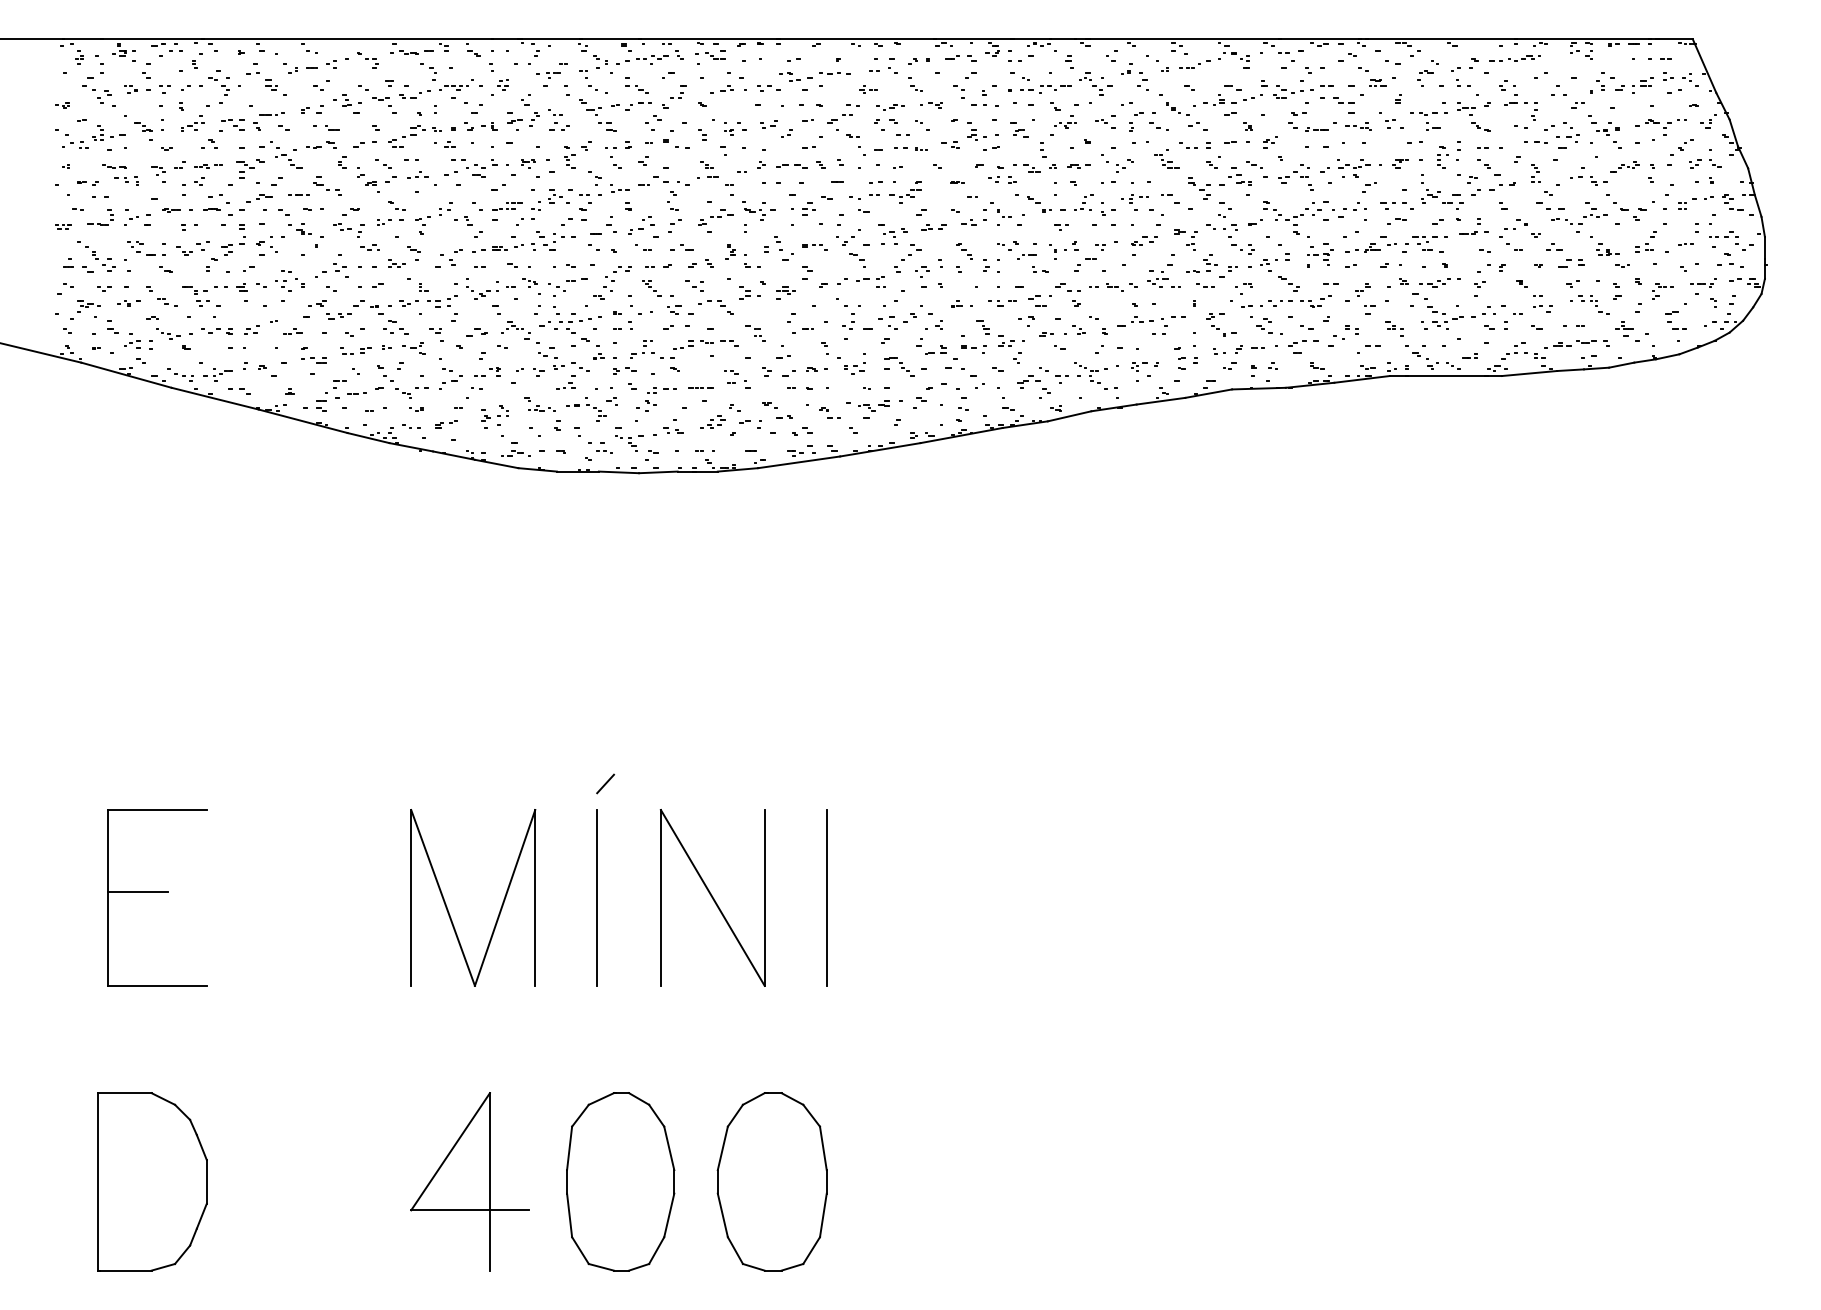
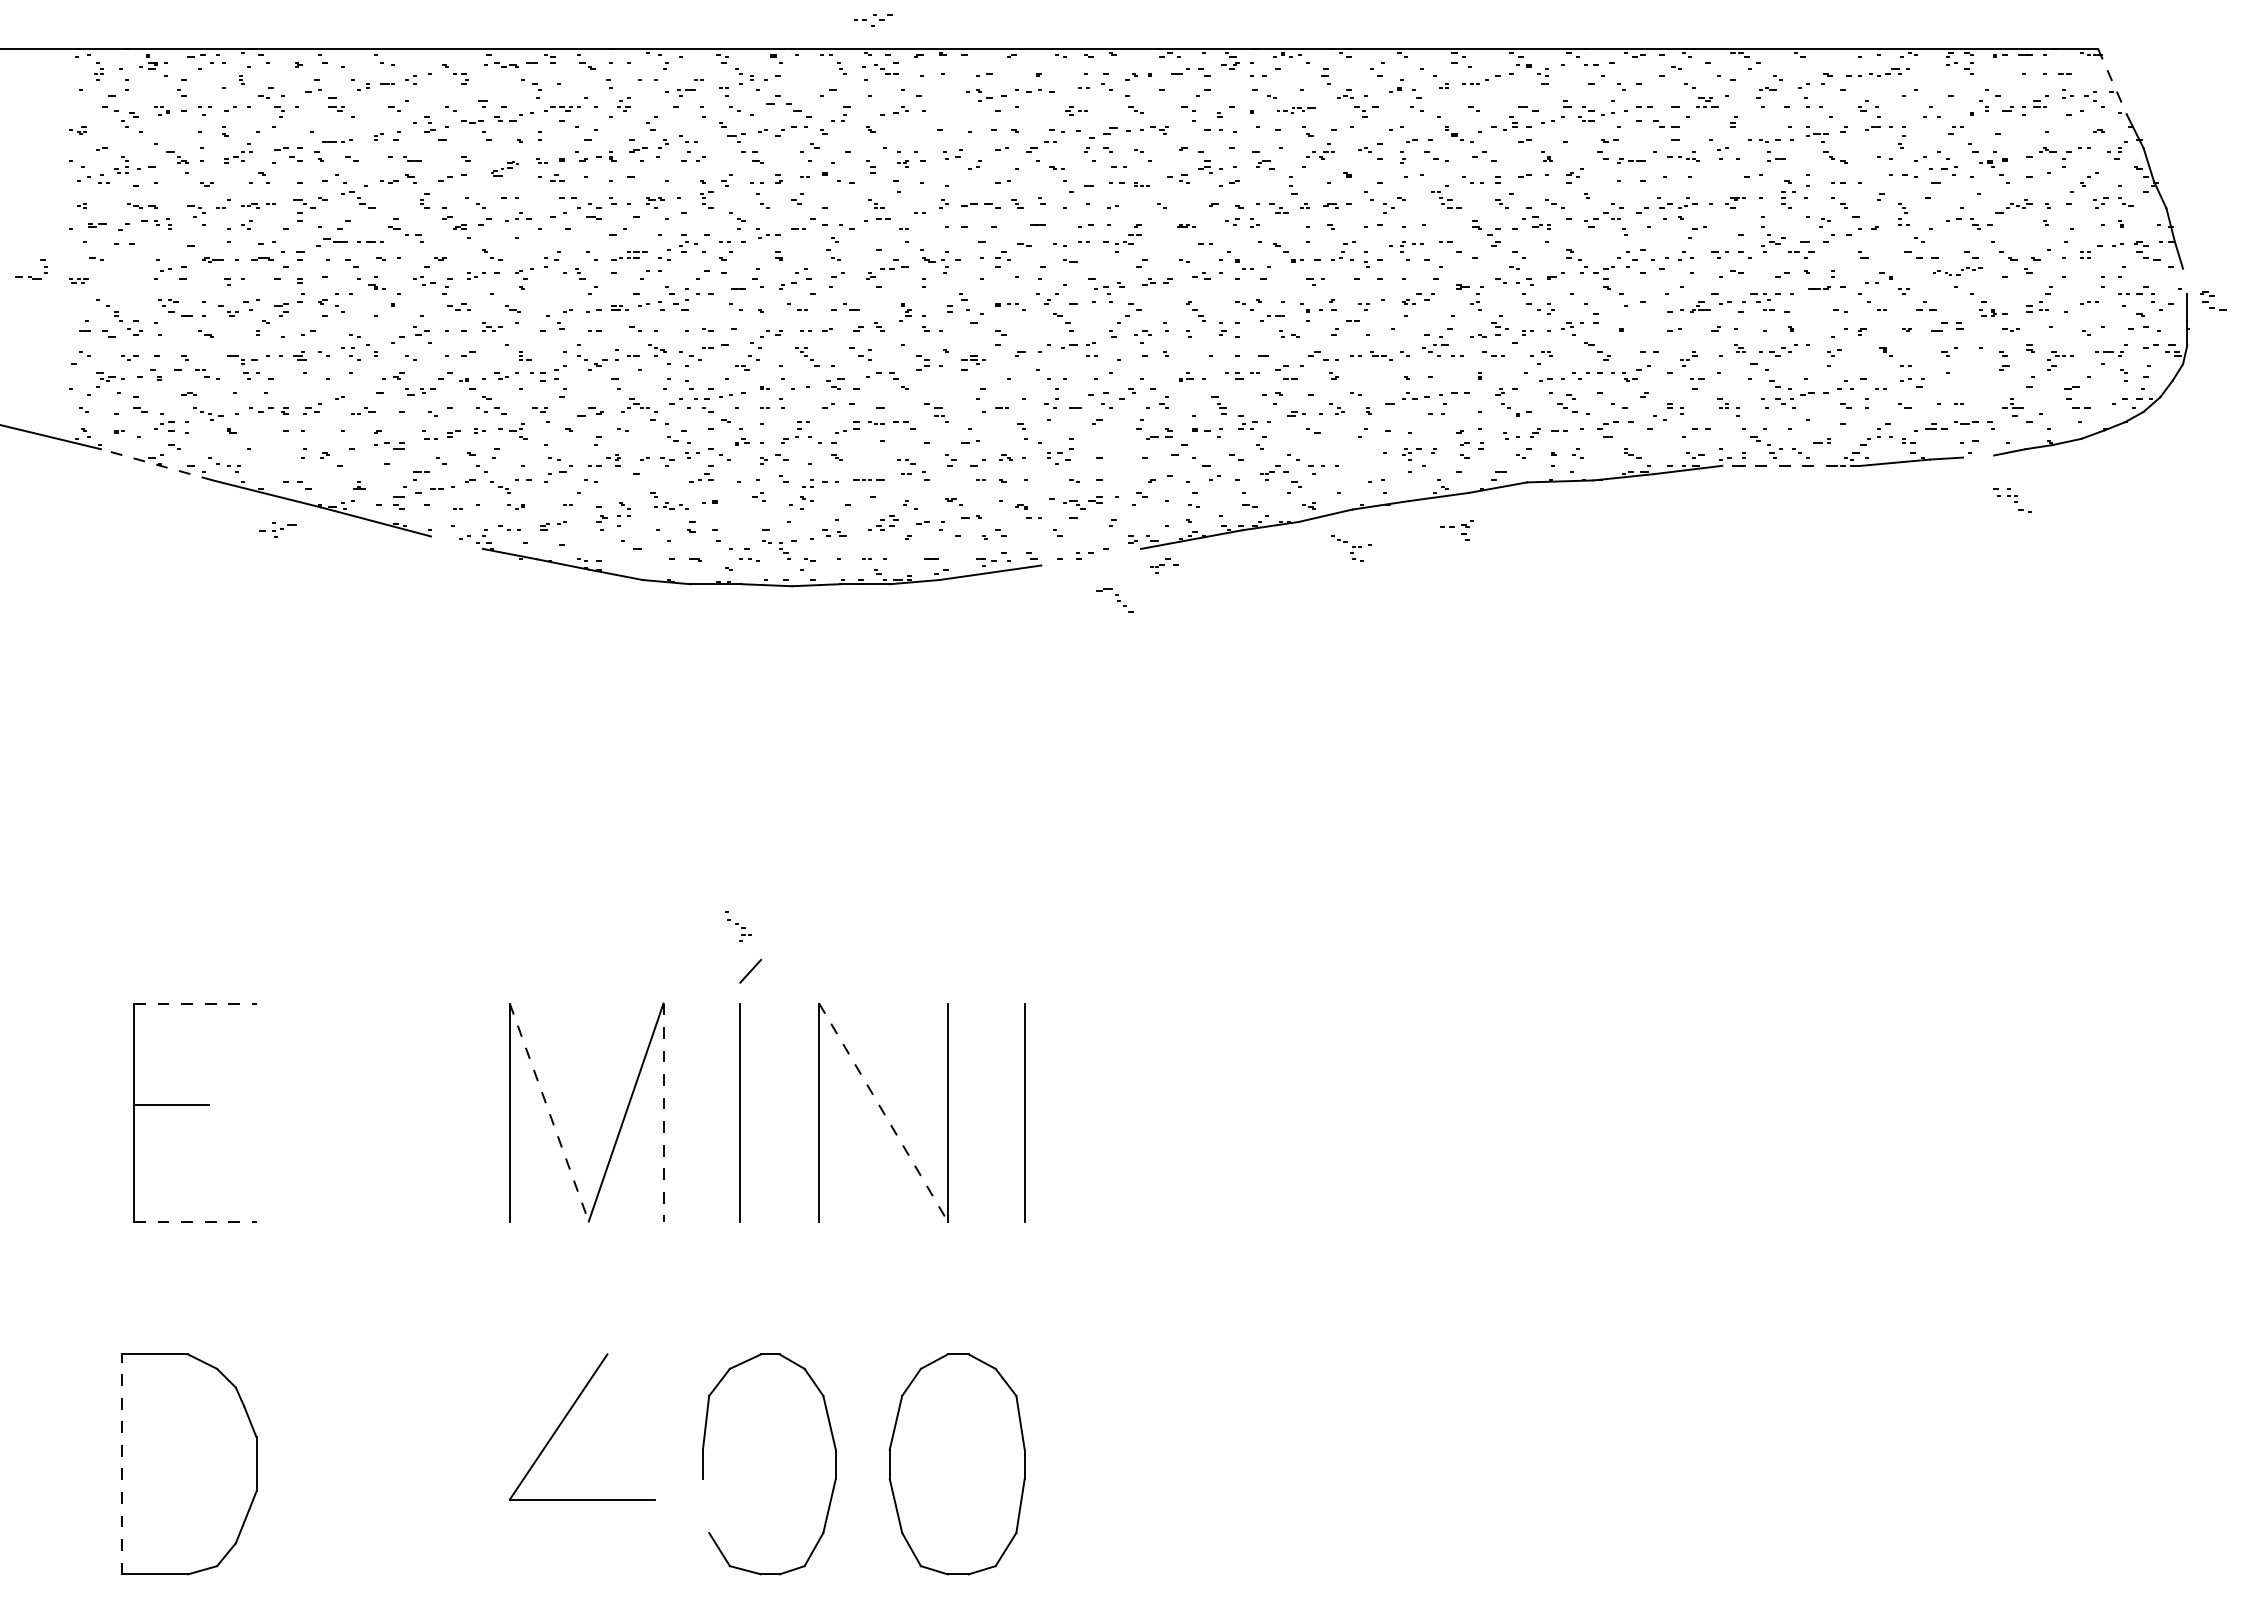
part: (652, 60) -> (873, 20), moved
line: (1704, 66) -> (2112, 82), solid -> dashed
part: (769, 88) -> (953, 109), removed
part: (636, 89) -> (789, 110), size x1.6
part: (1046, 89) -> (1296, 110), size x0.6
part: (890, 107) -> (1103, 132), size x1.6
part: (406, 136) -> (504, 168), size x0.6
part: (88, 182) -> (109, 226), size x1.6
part: (259, 198) -> (321, 245), size x1.6
part: (1579, 219) -> (1957, 271), size x0.7
part: (100, 223) -> (31, 276), moved
line: (1763, 226) -> (2185, 280), removed
part: (1786, 242) -> (2213, 300), added
part: (1319, 257) -> (1456, 530), moved
part: (129, 303) -> (160, 375), size x1.6
part: (1594, 304) -> (2012, 500), moved
part: (899, 366) -> (1114, 600), moved
line: (1596, 368) -> (1978, 456), removed
part: (1090, 372) -> (1351, 548), moved
line: (126, 374) -> (156, 464), solid -> dashed
part: (217, 374) -> (277, 529), moved
line: (1445, 375) -> (1791, 465), solid -> dashed
part: (595, 409) -> (738, 926), moved
line: (368, 437) -> (456, 542), removed
line: (880, 449) -> (1091, 556), removed
part: (515, 454) -> (639, 562), removed
part: (939, 456) -> (1164, 565), added
line: (157, 809) -> (195, 1003), solid -> dashed
line: (443, 897) -> (549, 1112), solid -> dashed
line: (535, 897) -> (663, 1112), solid -> dashed
line: (712, 897) -> (883, 1112), solid -> dashed
line: (157, 985) -> (195, 1221), solid -> dashed
line: (97, 1181) -> (121, 1464), solid -> dashed
line: (490, 1181) -> (607, 1464), removed
line: (569, 1215) -> (705, 1505), removed

